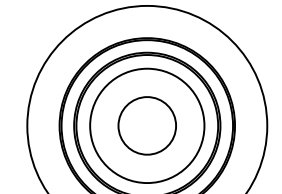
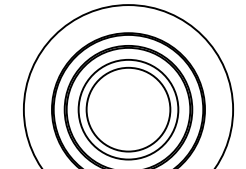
circle: (147, 125) -> (128, 109), size x1.67

